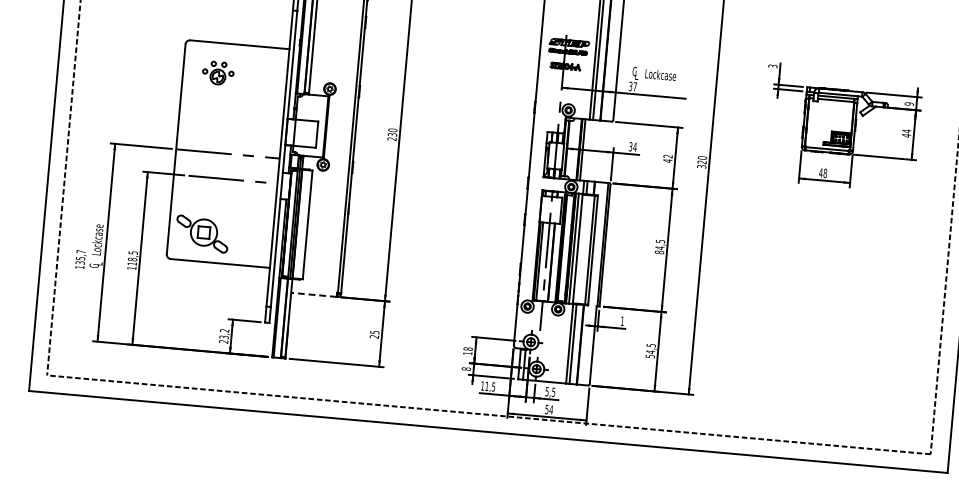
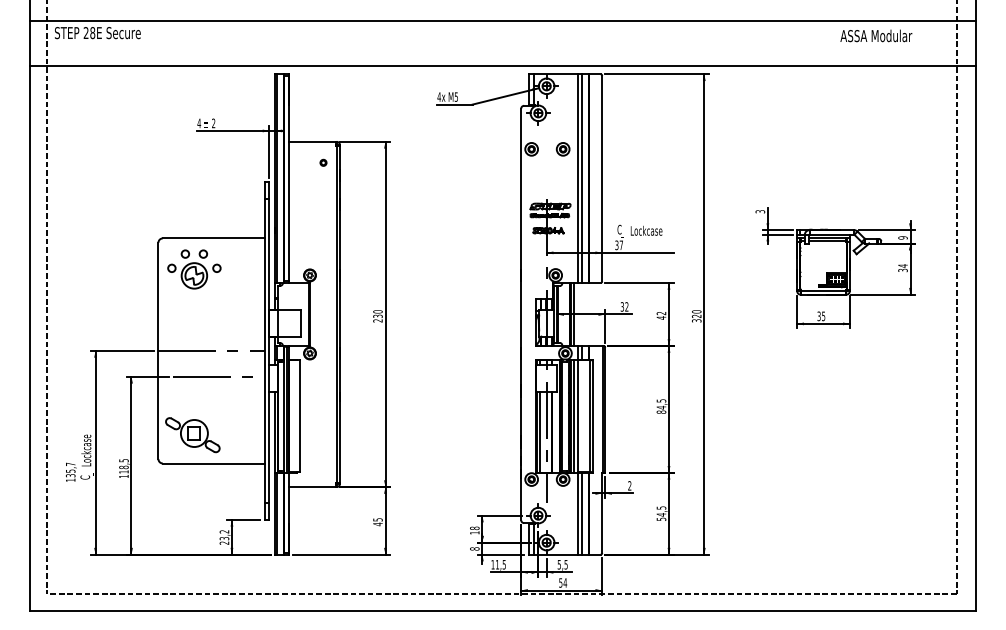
part: (218, 73) -> (194, 269), size x1.67
text: (905, 135) -> (902, 270), 44 -> 34
text: (634, 146) -> (626, 306), 34 -> 32
text: (823, 173) -> (821, 316), 48 -> 35
line: (313, 295) -> (311, 487), dashed -> solid
text: (622, 320) -> (629, 485), 1 -> 2
text: (373, 336) -> (377, 524), 25 -> 45

